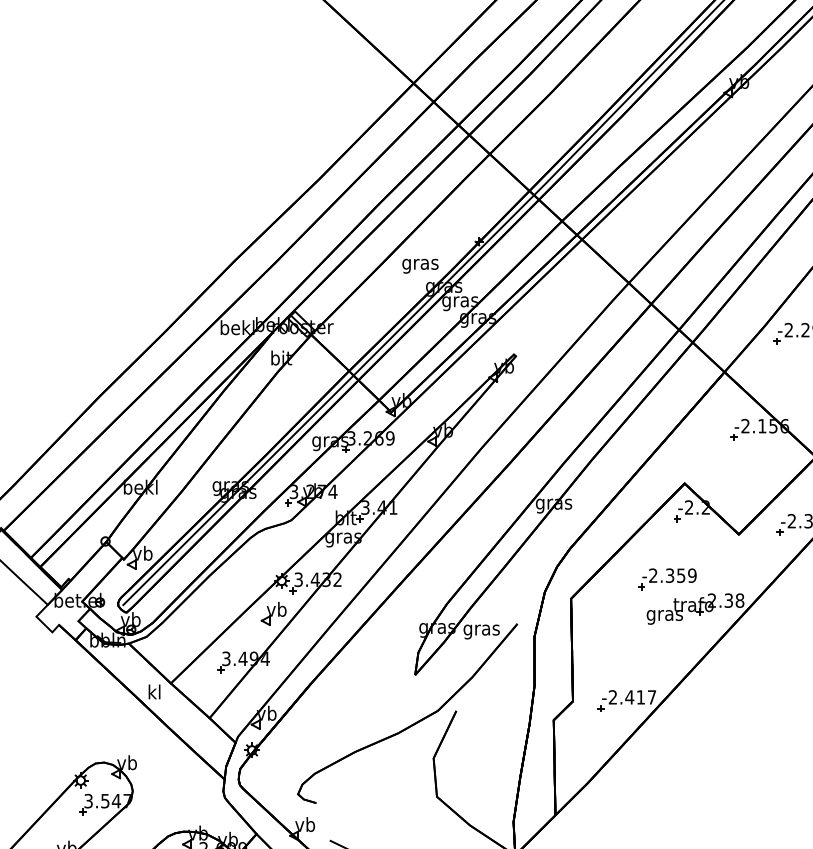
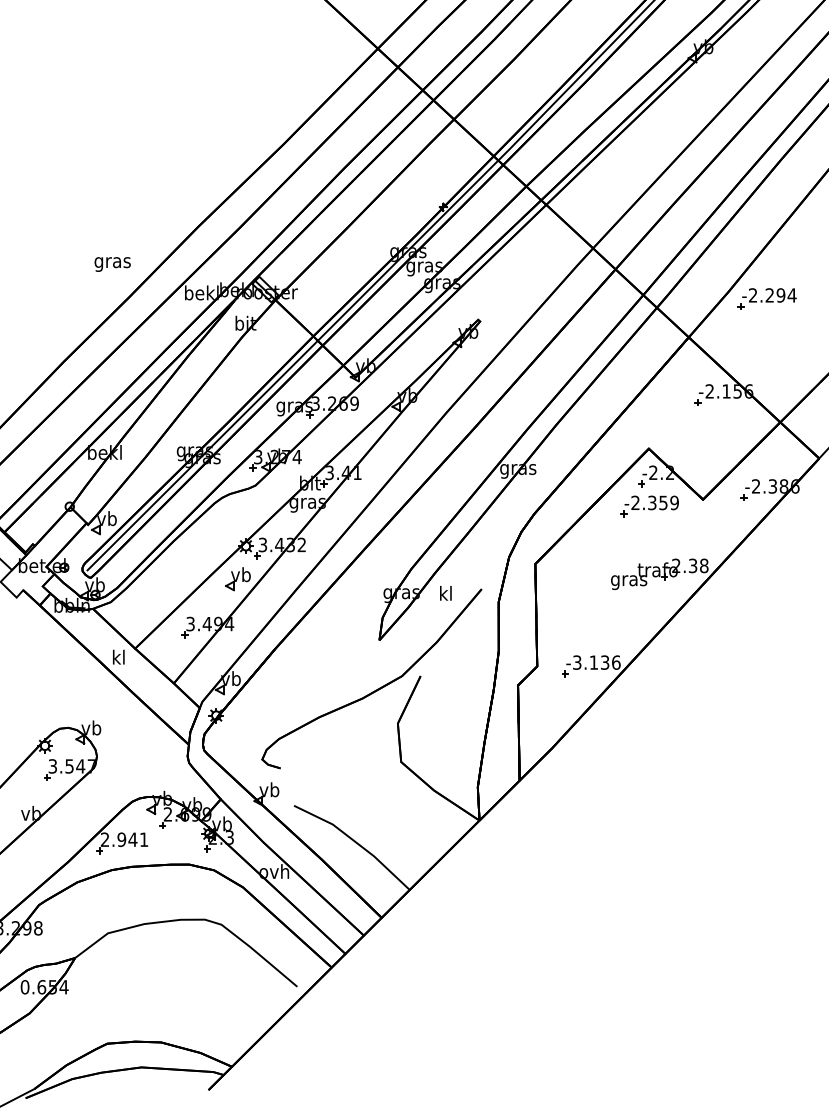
text: (420, 266) -> (112, 264), moved
part: (667, 579) -> (649, 506), moved
text: (481, 630) -> (445, 595), gras -> kl
text: (632, 697) -> (596, 662), -2.417 -> -3.136

